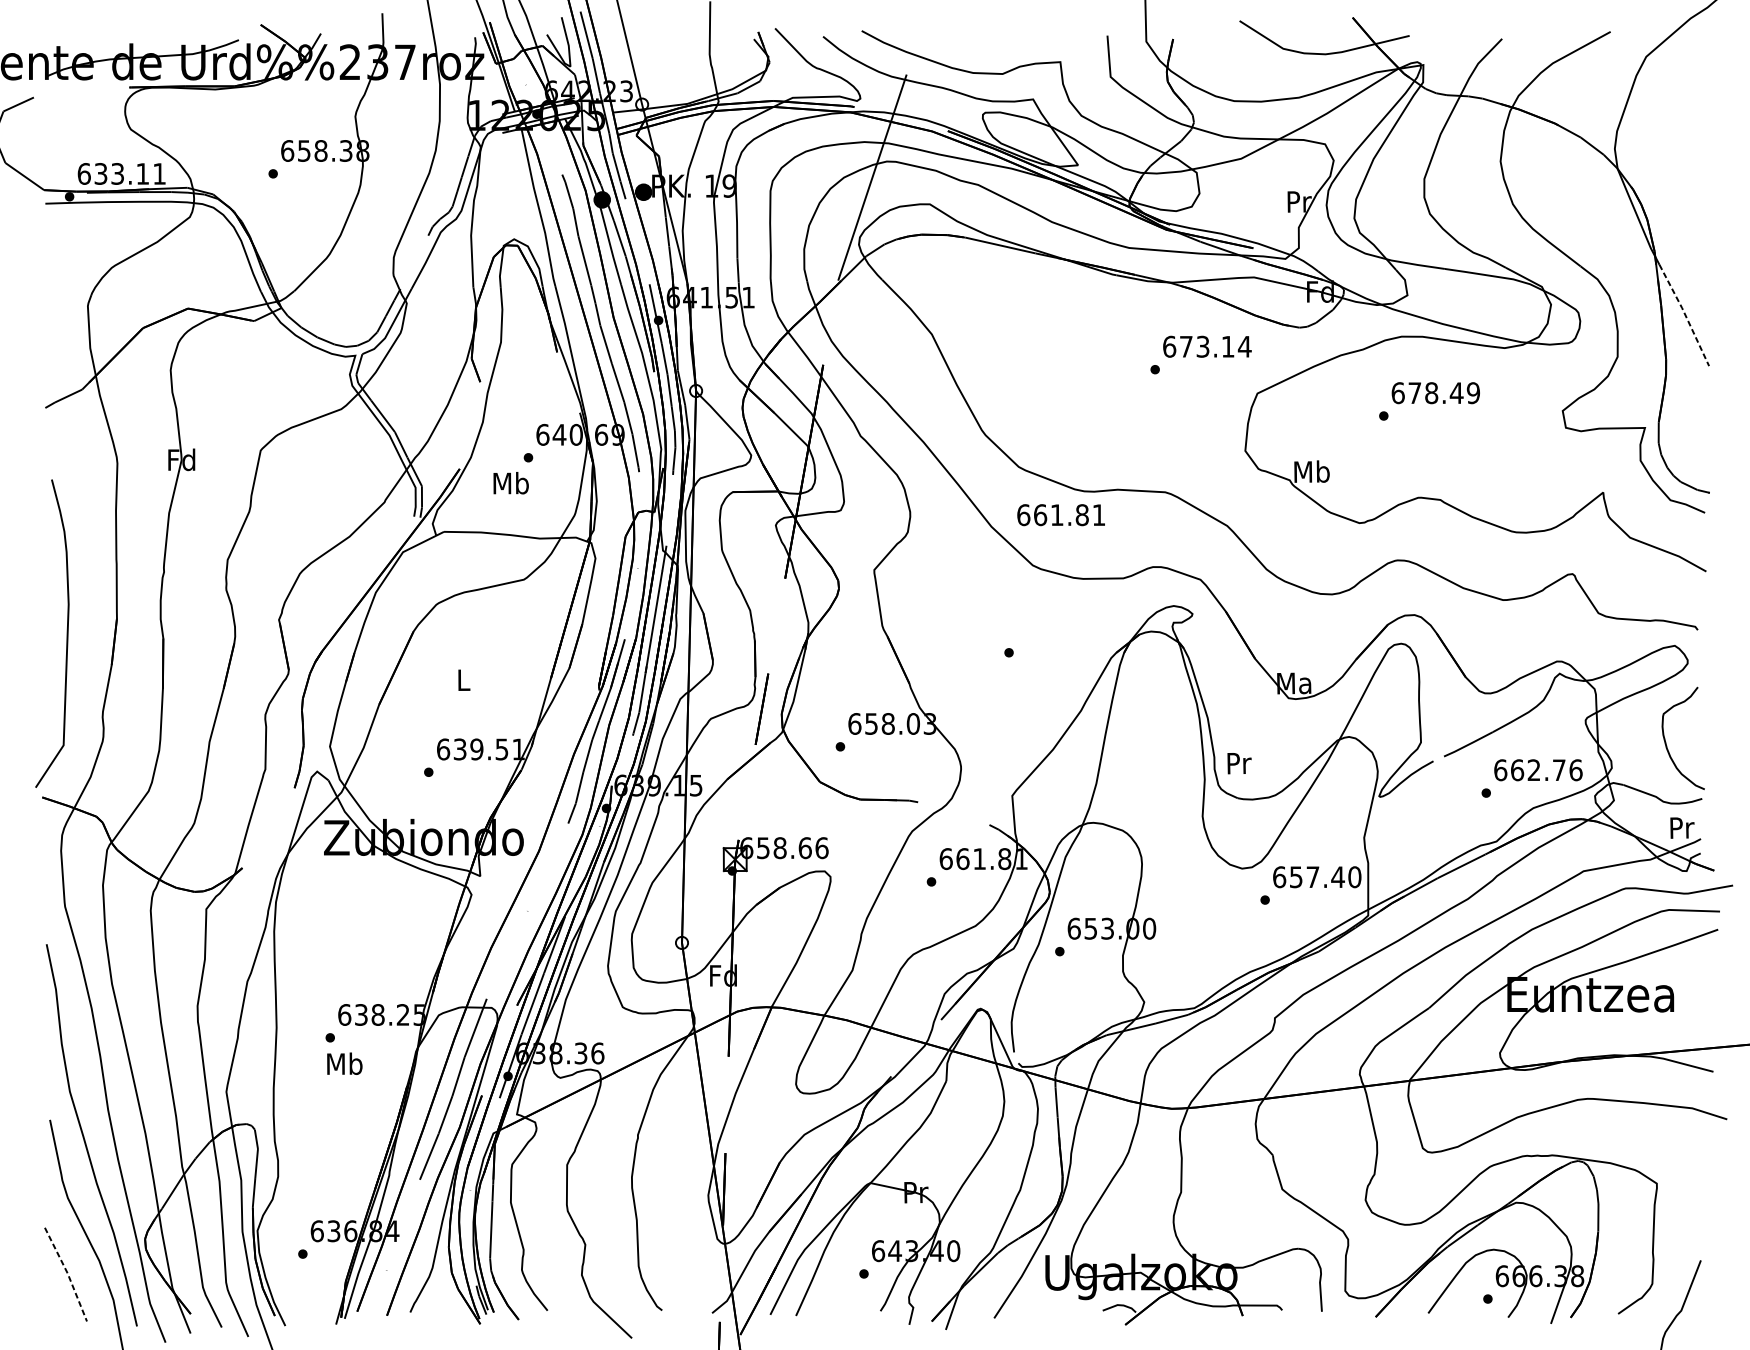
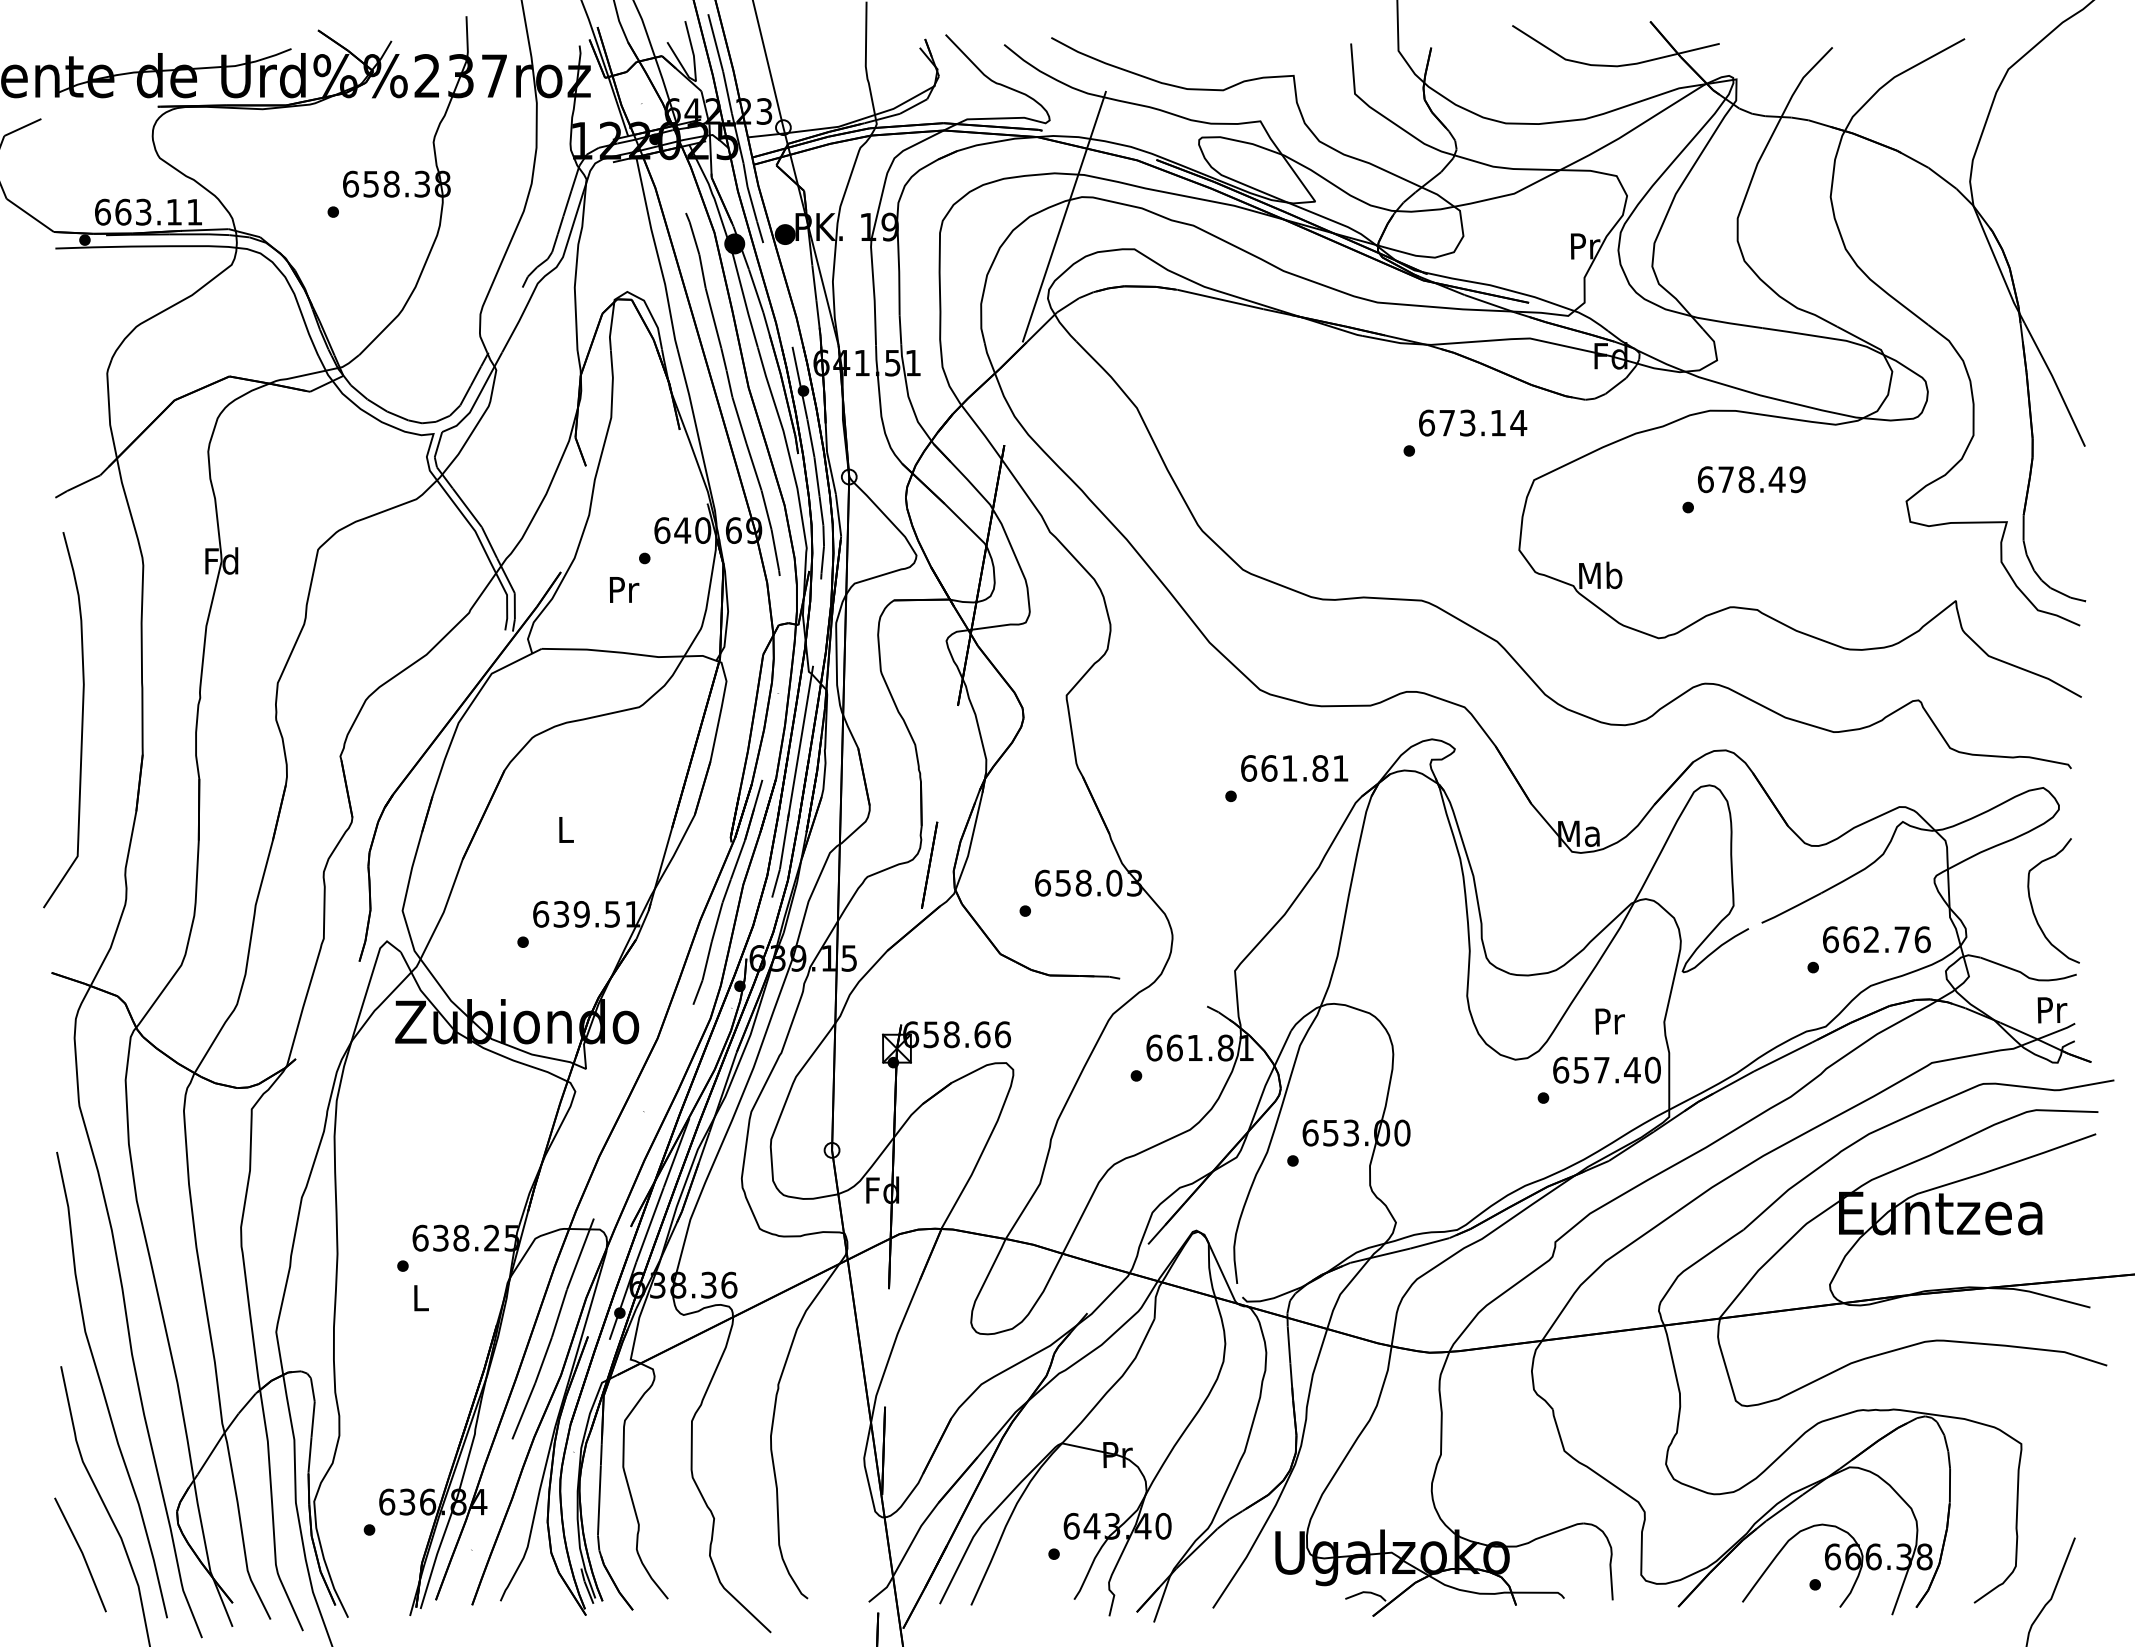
text: (101, 173) -> (123, 211), 633.11 -> 663.11
line: (1684, 314) -> (2055, 383), dashed -> solid
text: (511, 483) -> (623, 589), Mb -> Pr
text: (1061, 515) -> (1294, 768), moved
curve: (66, 634) -> (81, 720), moved
text: (1238, 763) -> (1609, 1021), moved
text: (344, 1063) -> (420, 1297), Mb -> L
line: (67, 1274) -> (82, 1554), dashed -> solid

